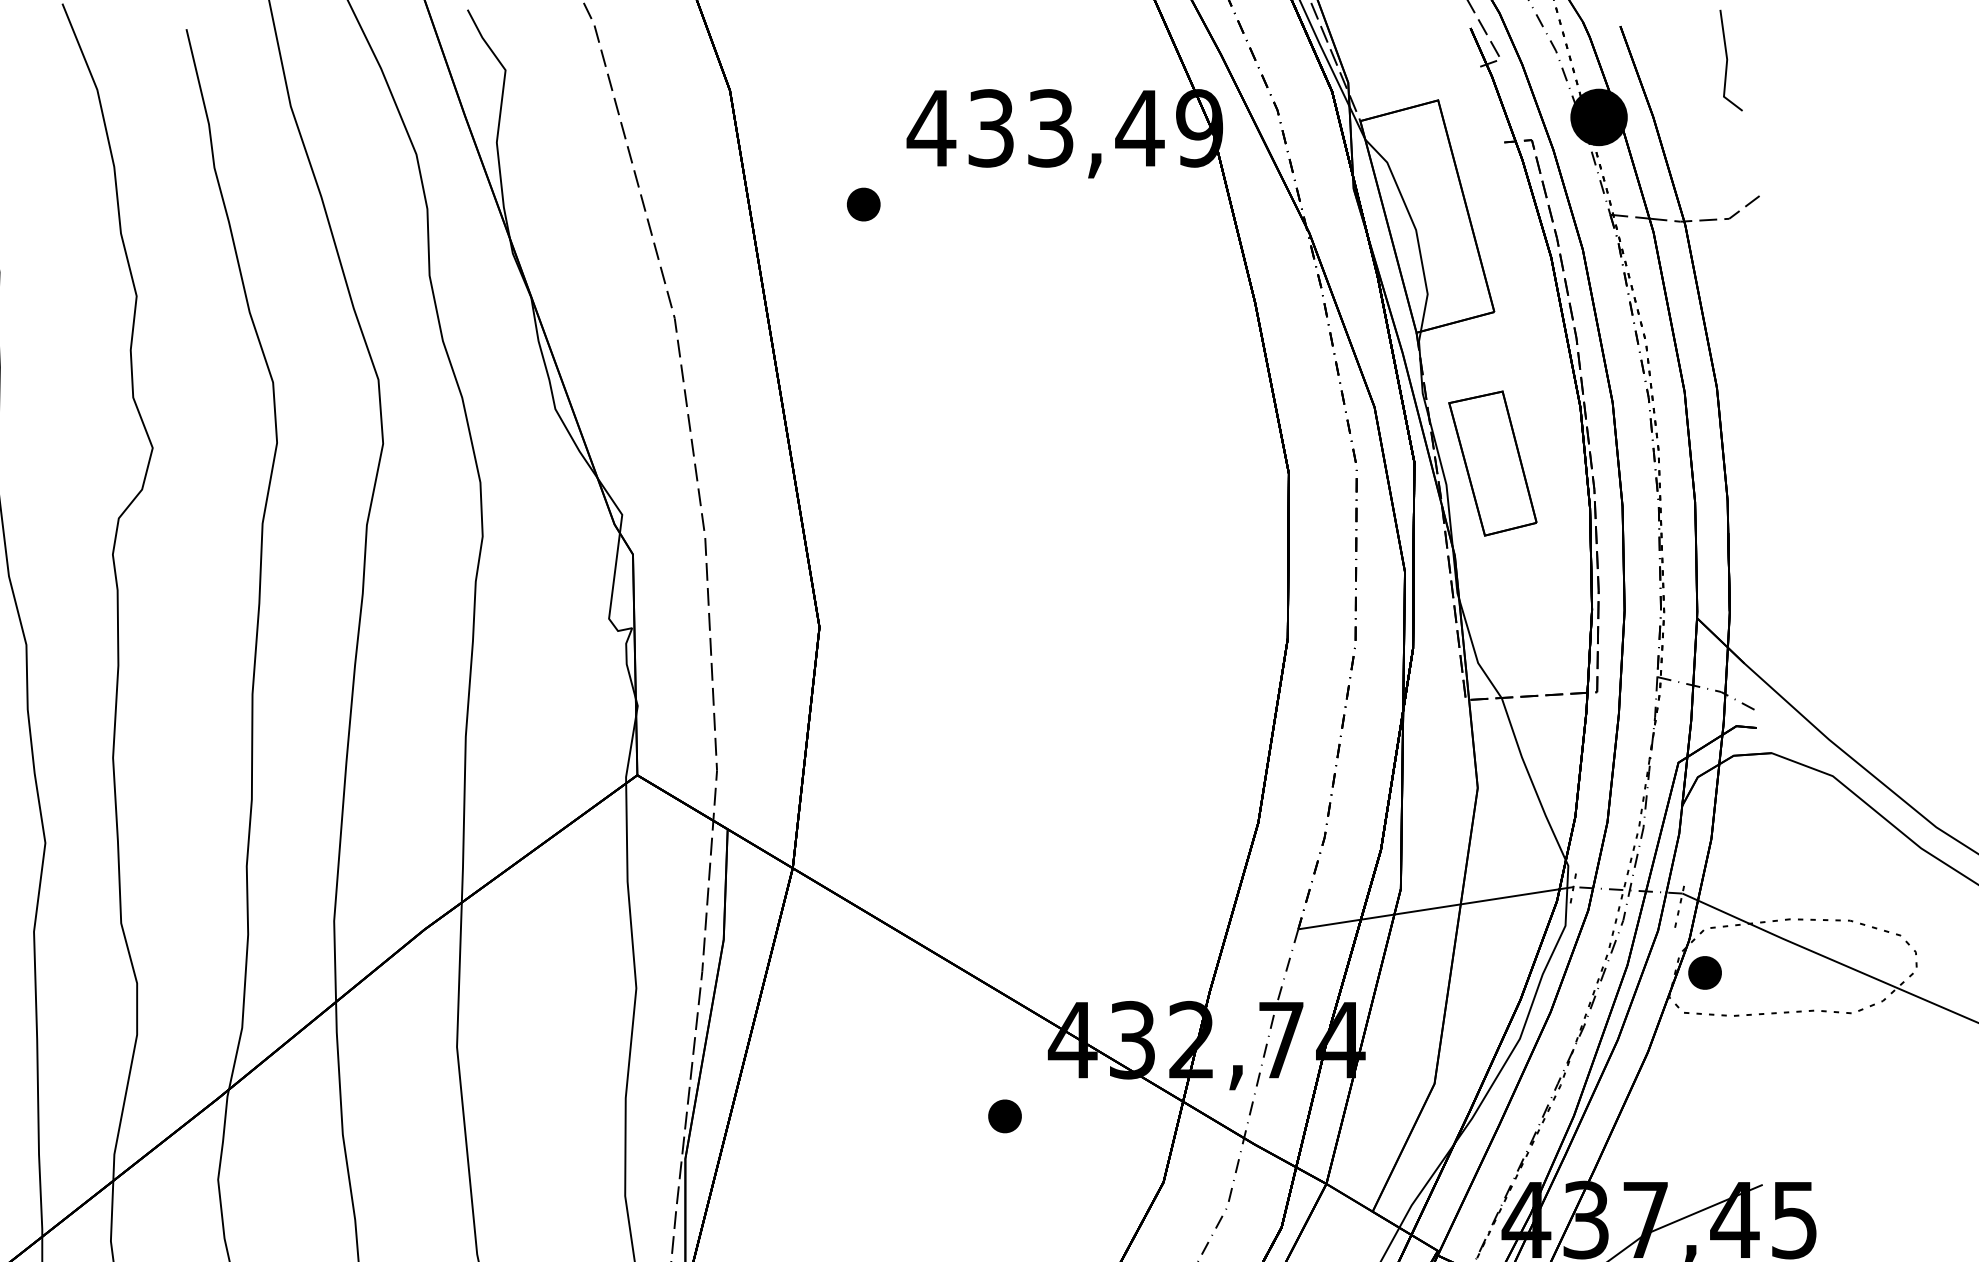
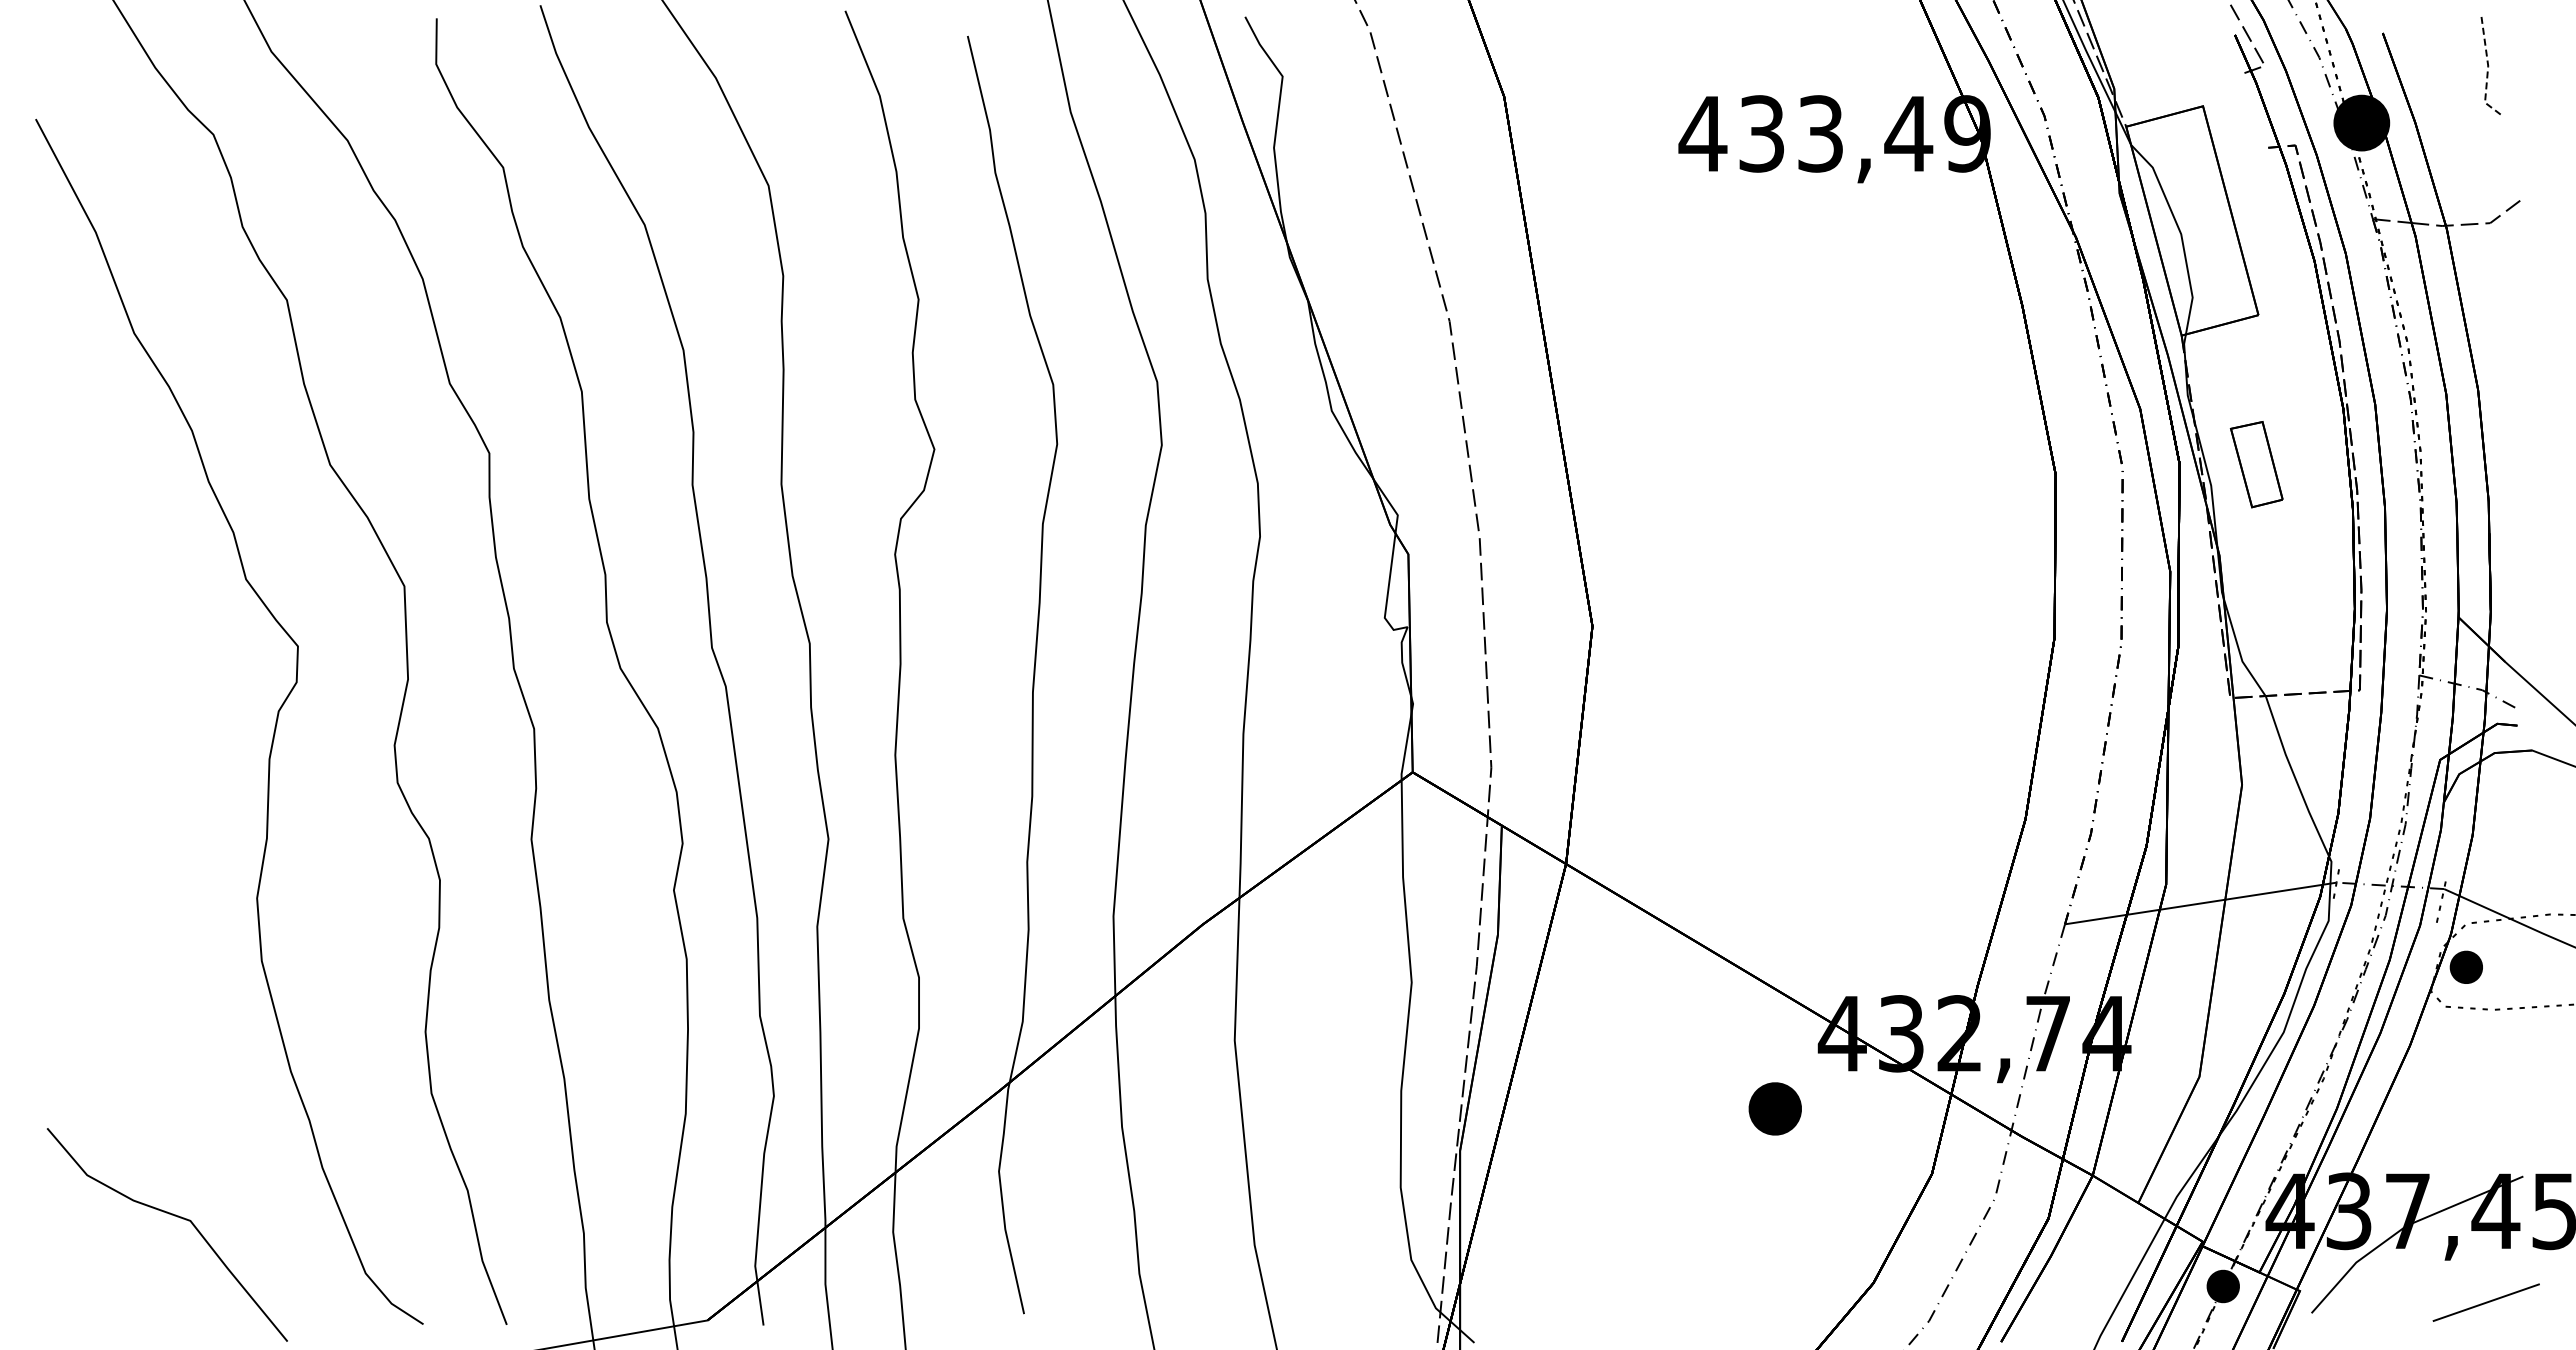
line: (1726, 65) -> (2487, 71), solid -> dashed
part: (863, 203) -> (1635, 208), removed
part: (1492, 463) -> (2256, 464), size x0.6
part: (1004, 1115) -> (1775, 1108), size x1.6

